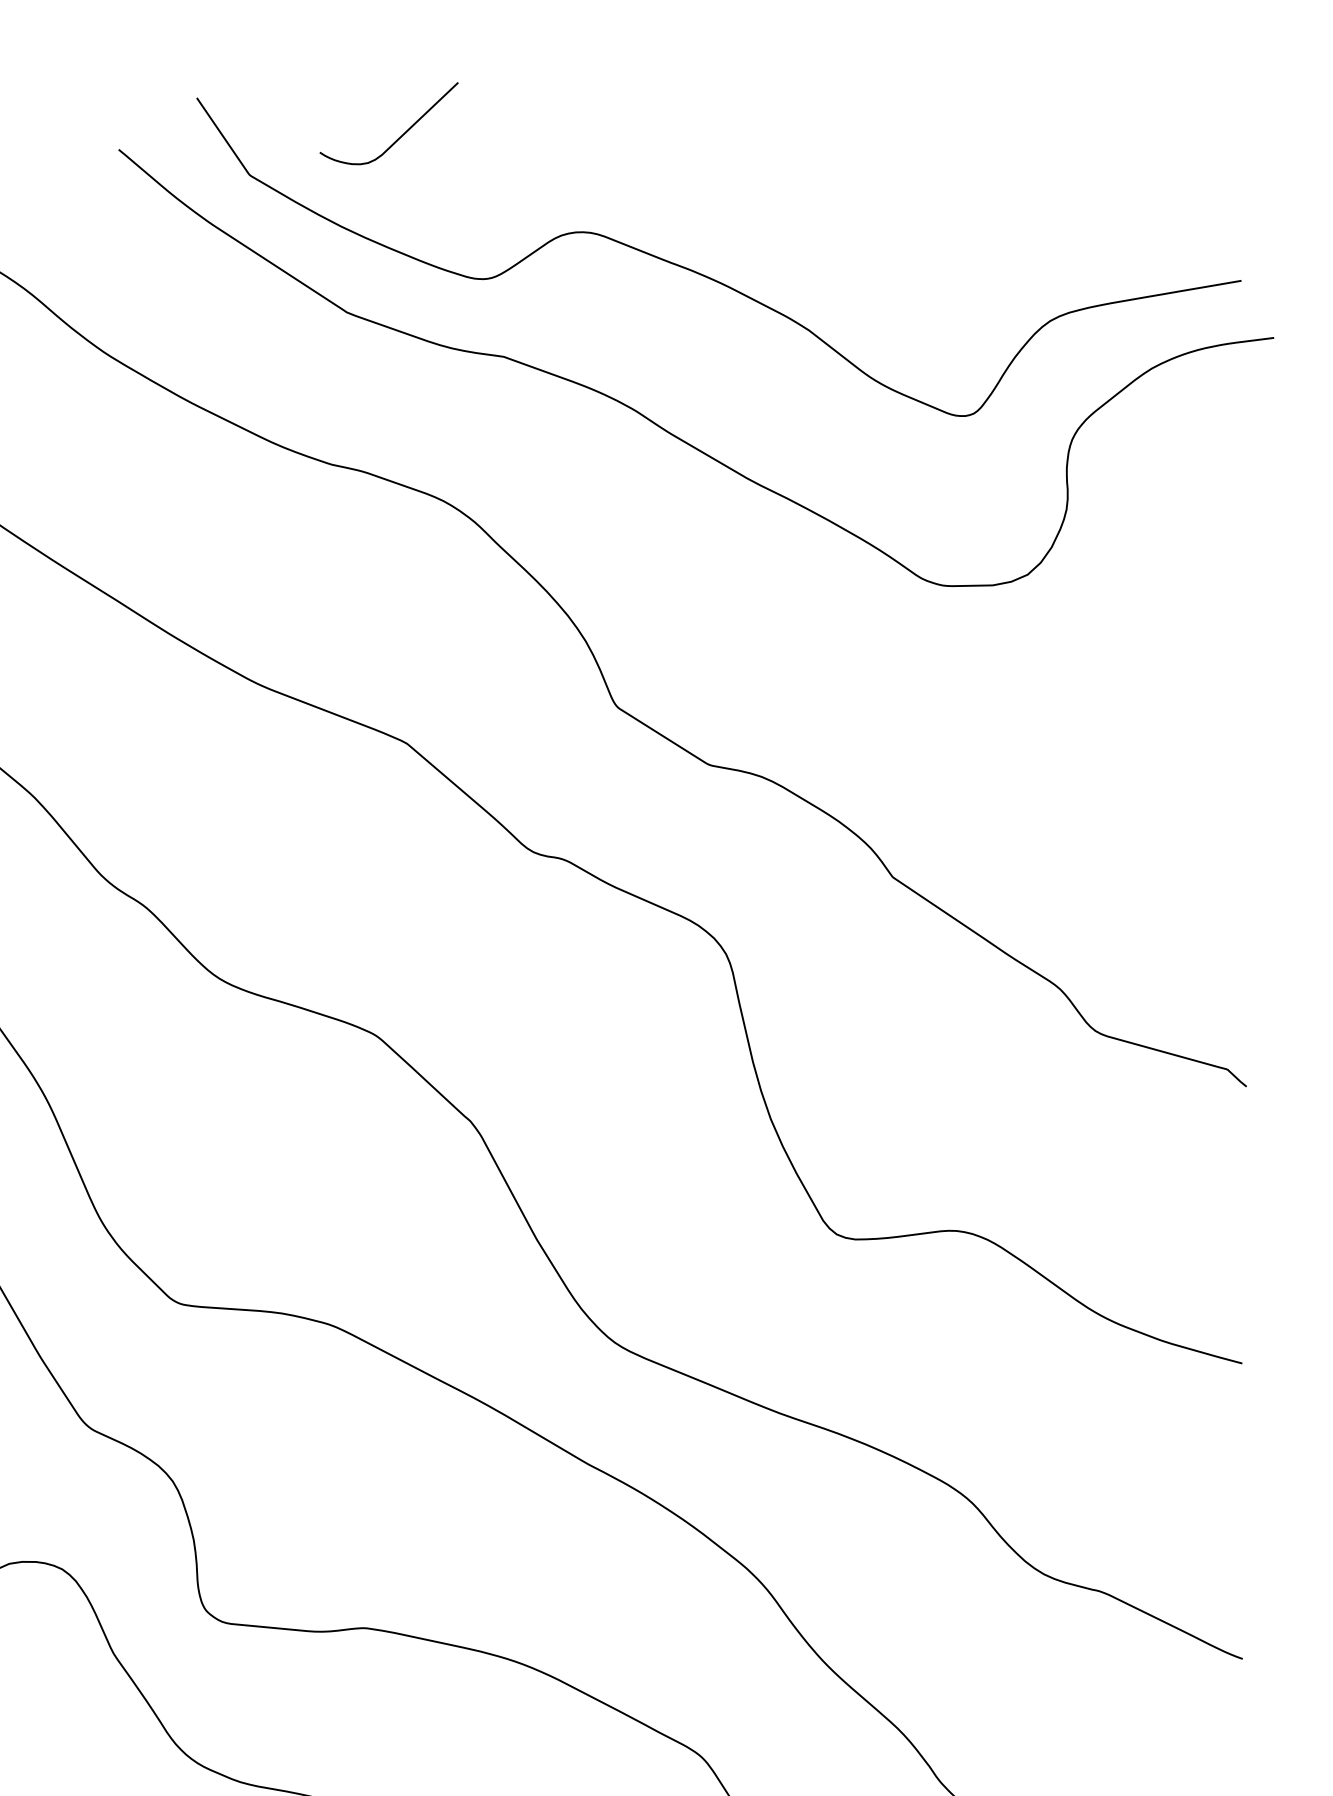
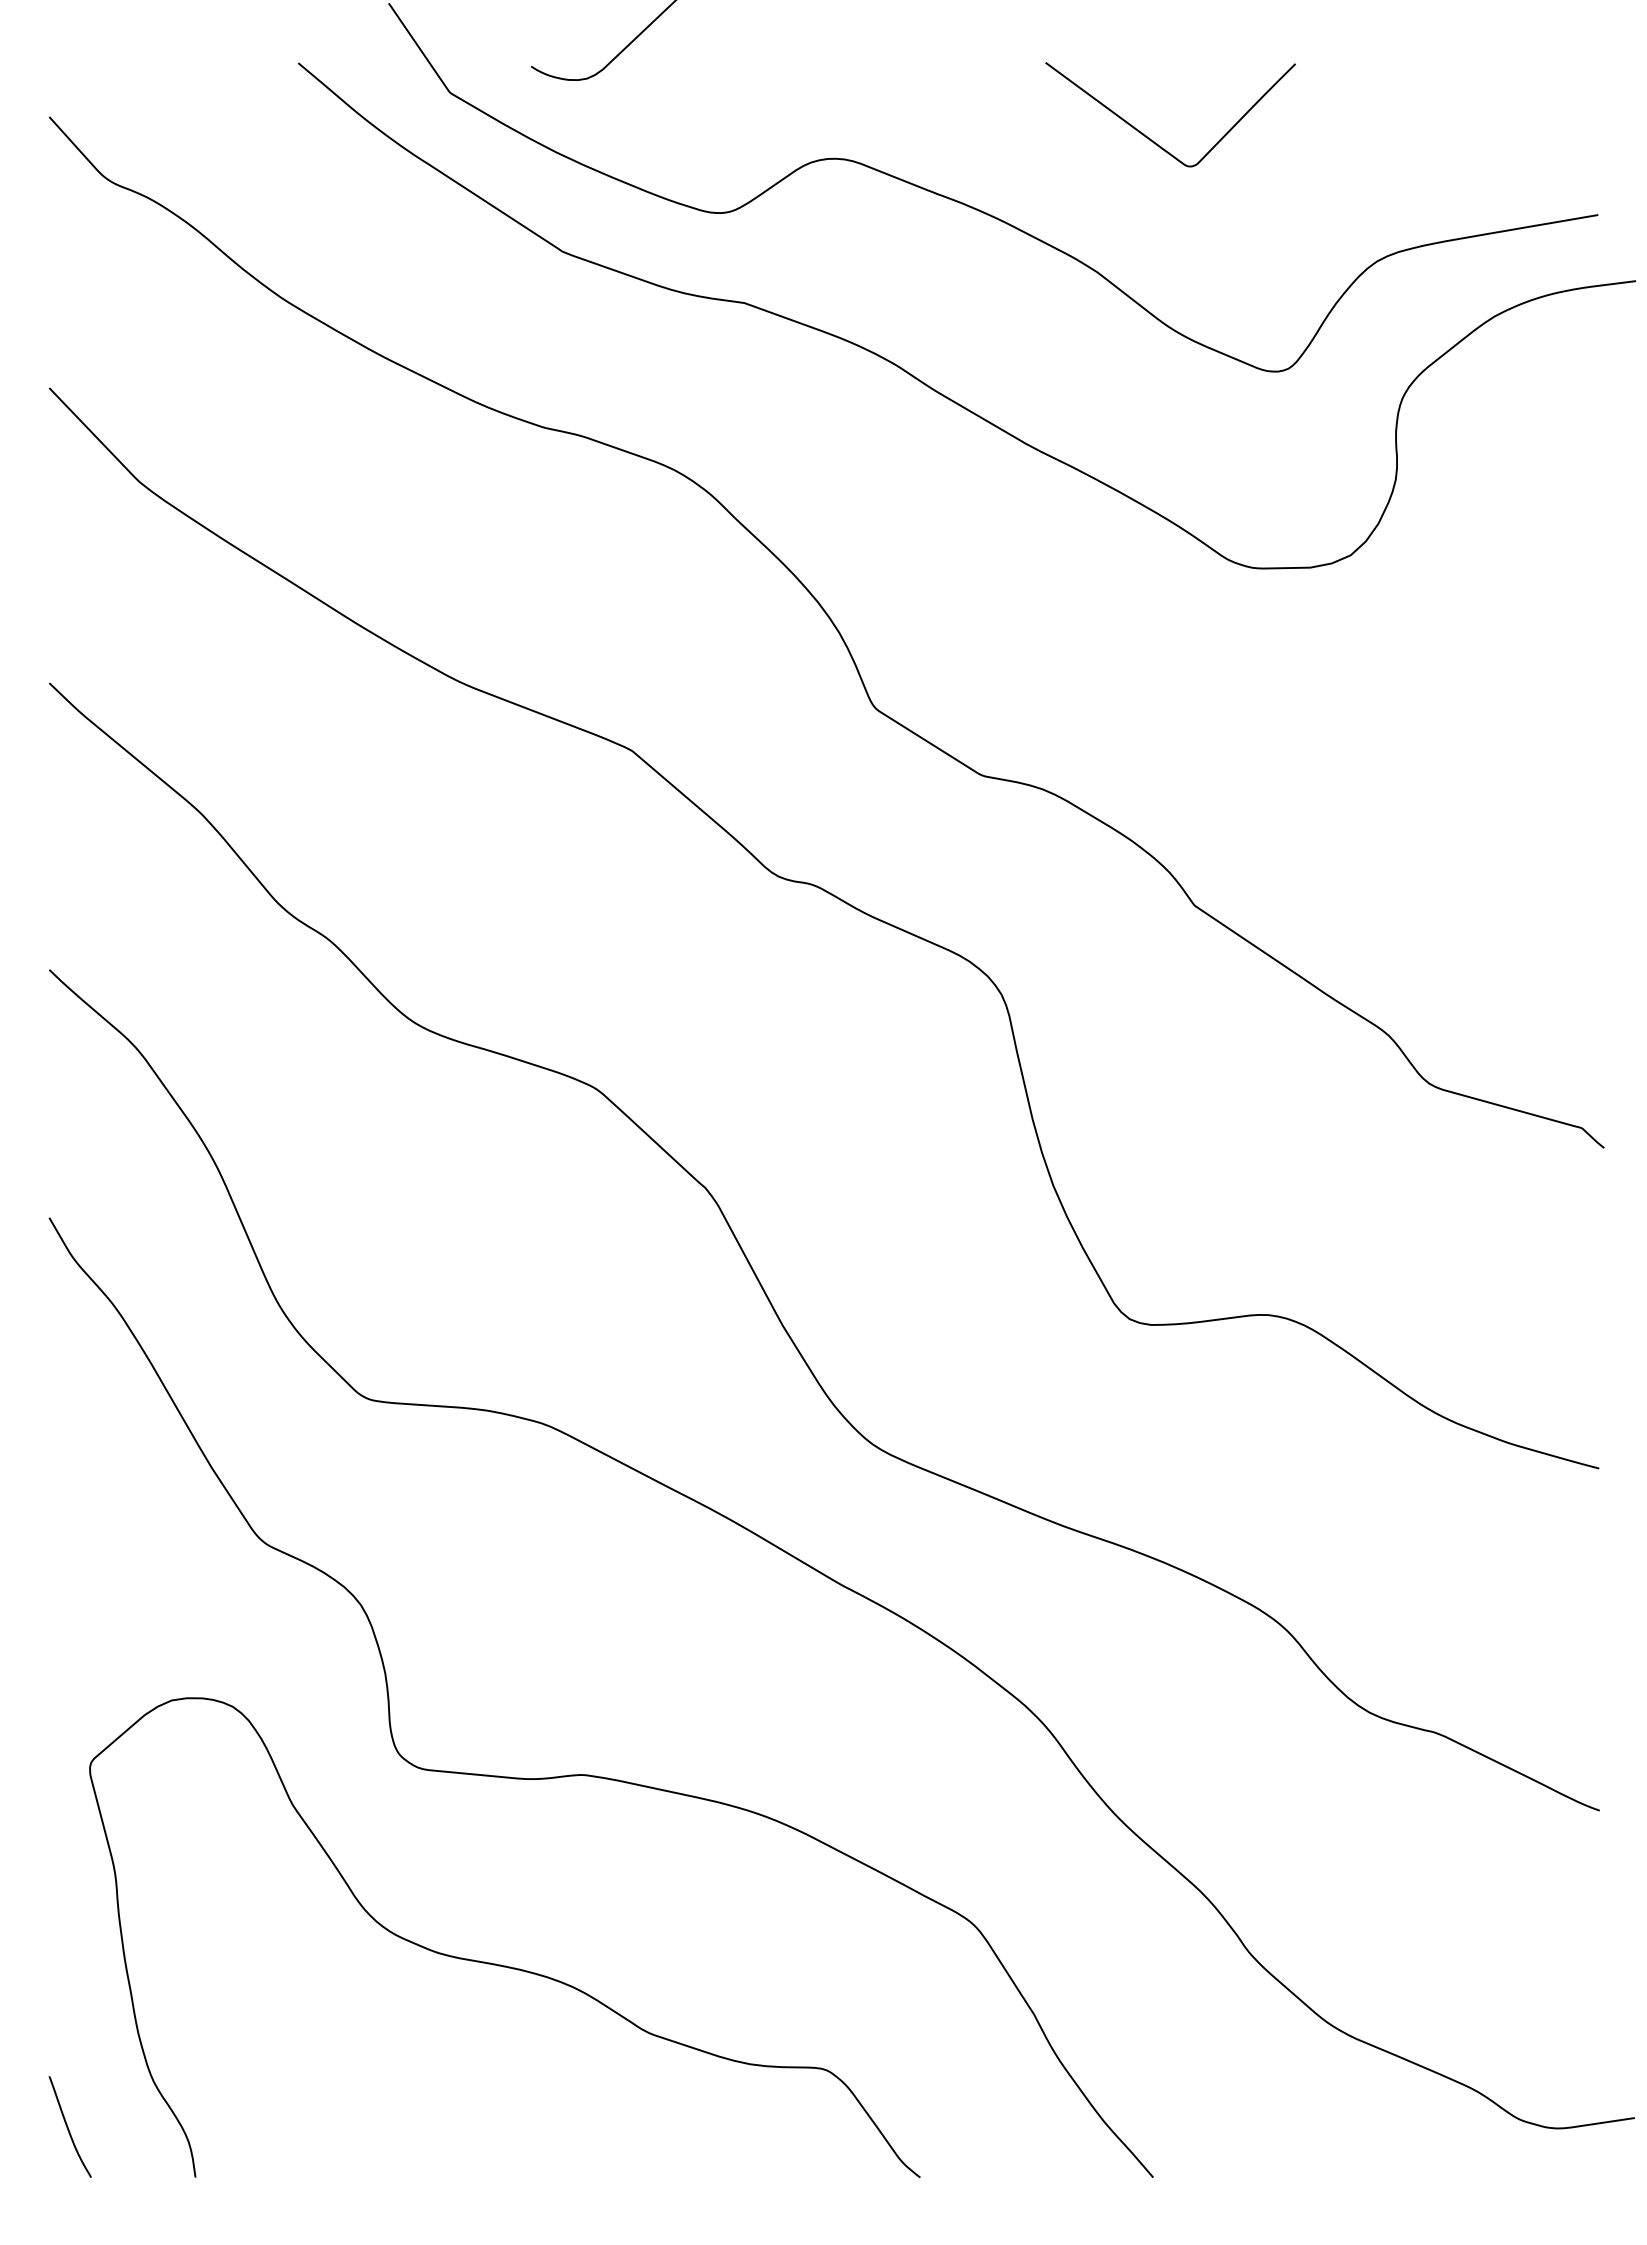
curve: (857, 216) -> (1153, 140), added

